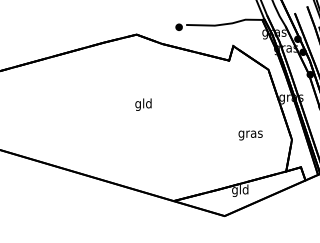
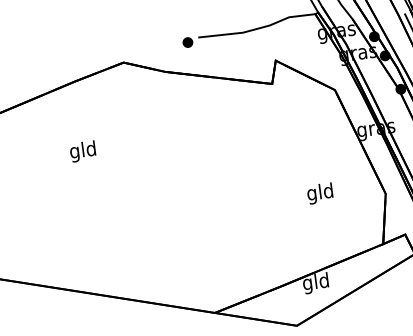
text: (143, 104) -> (83, 151), moved
text: (250, 134) -> (320, 194), gras -> gld

